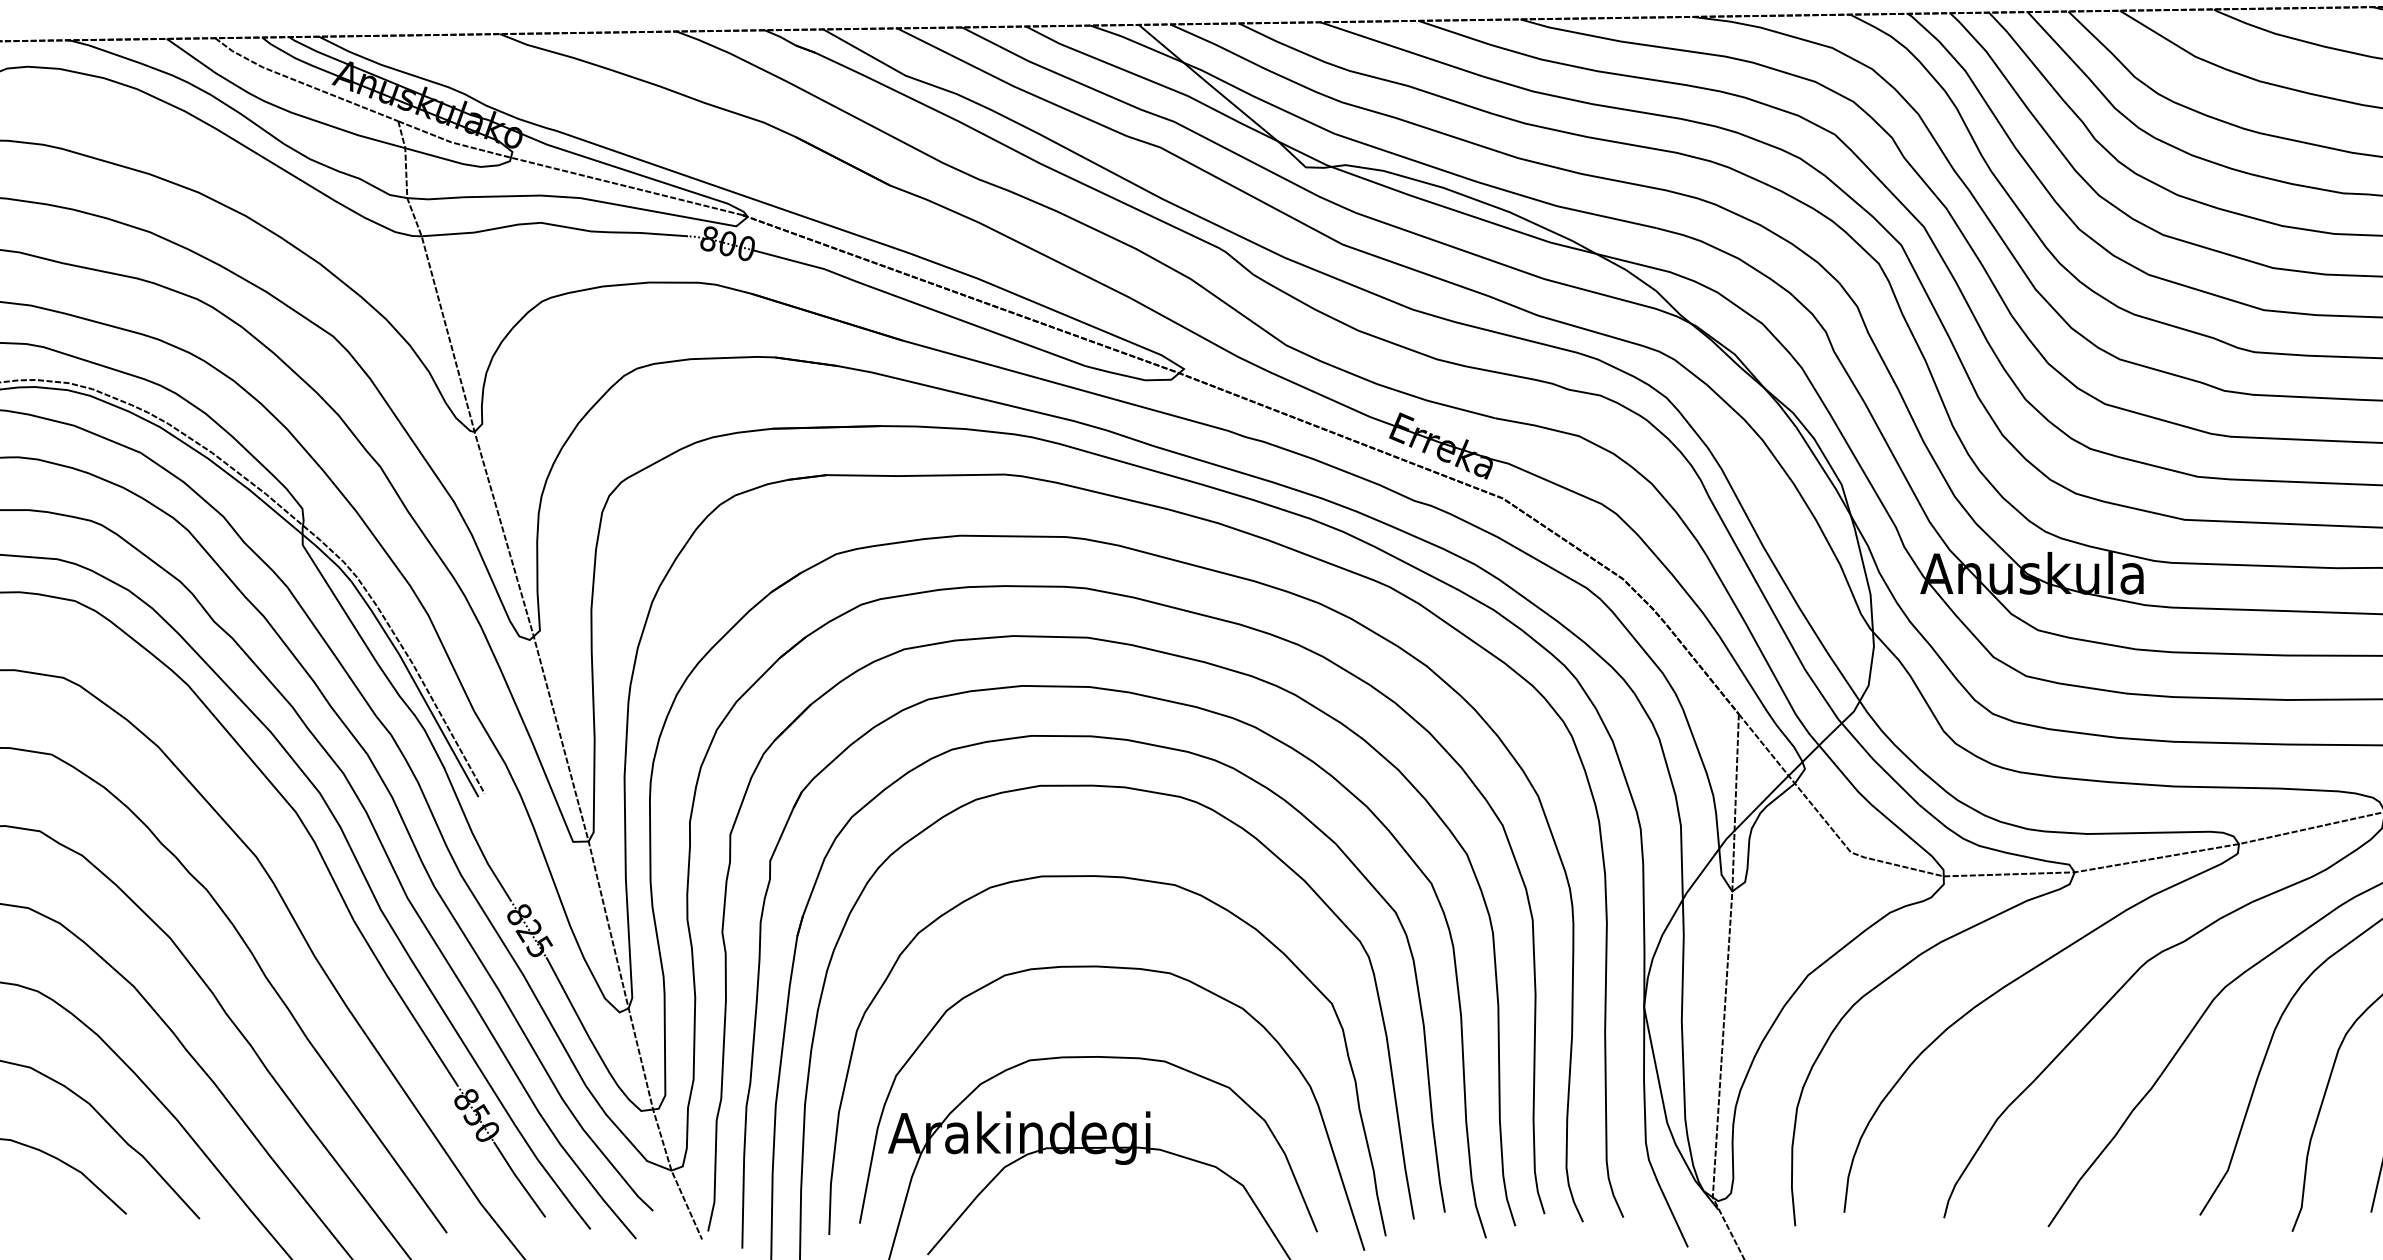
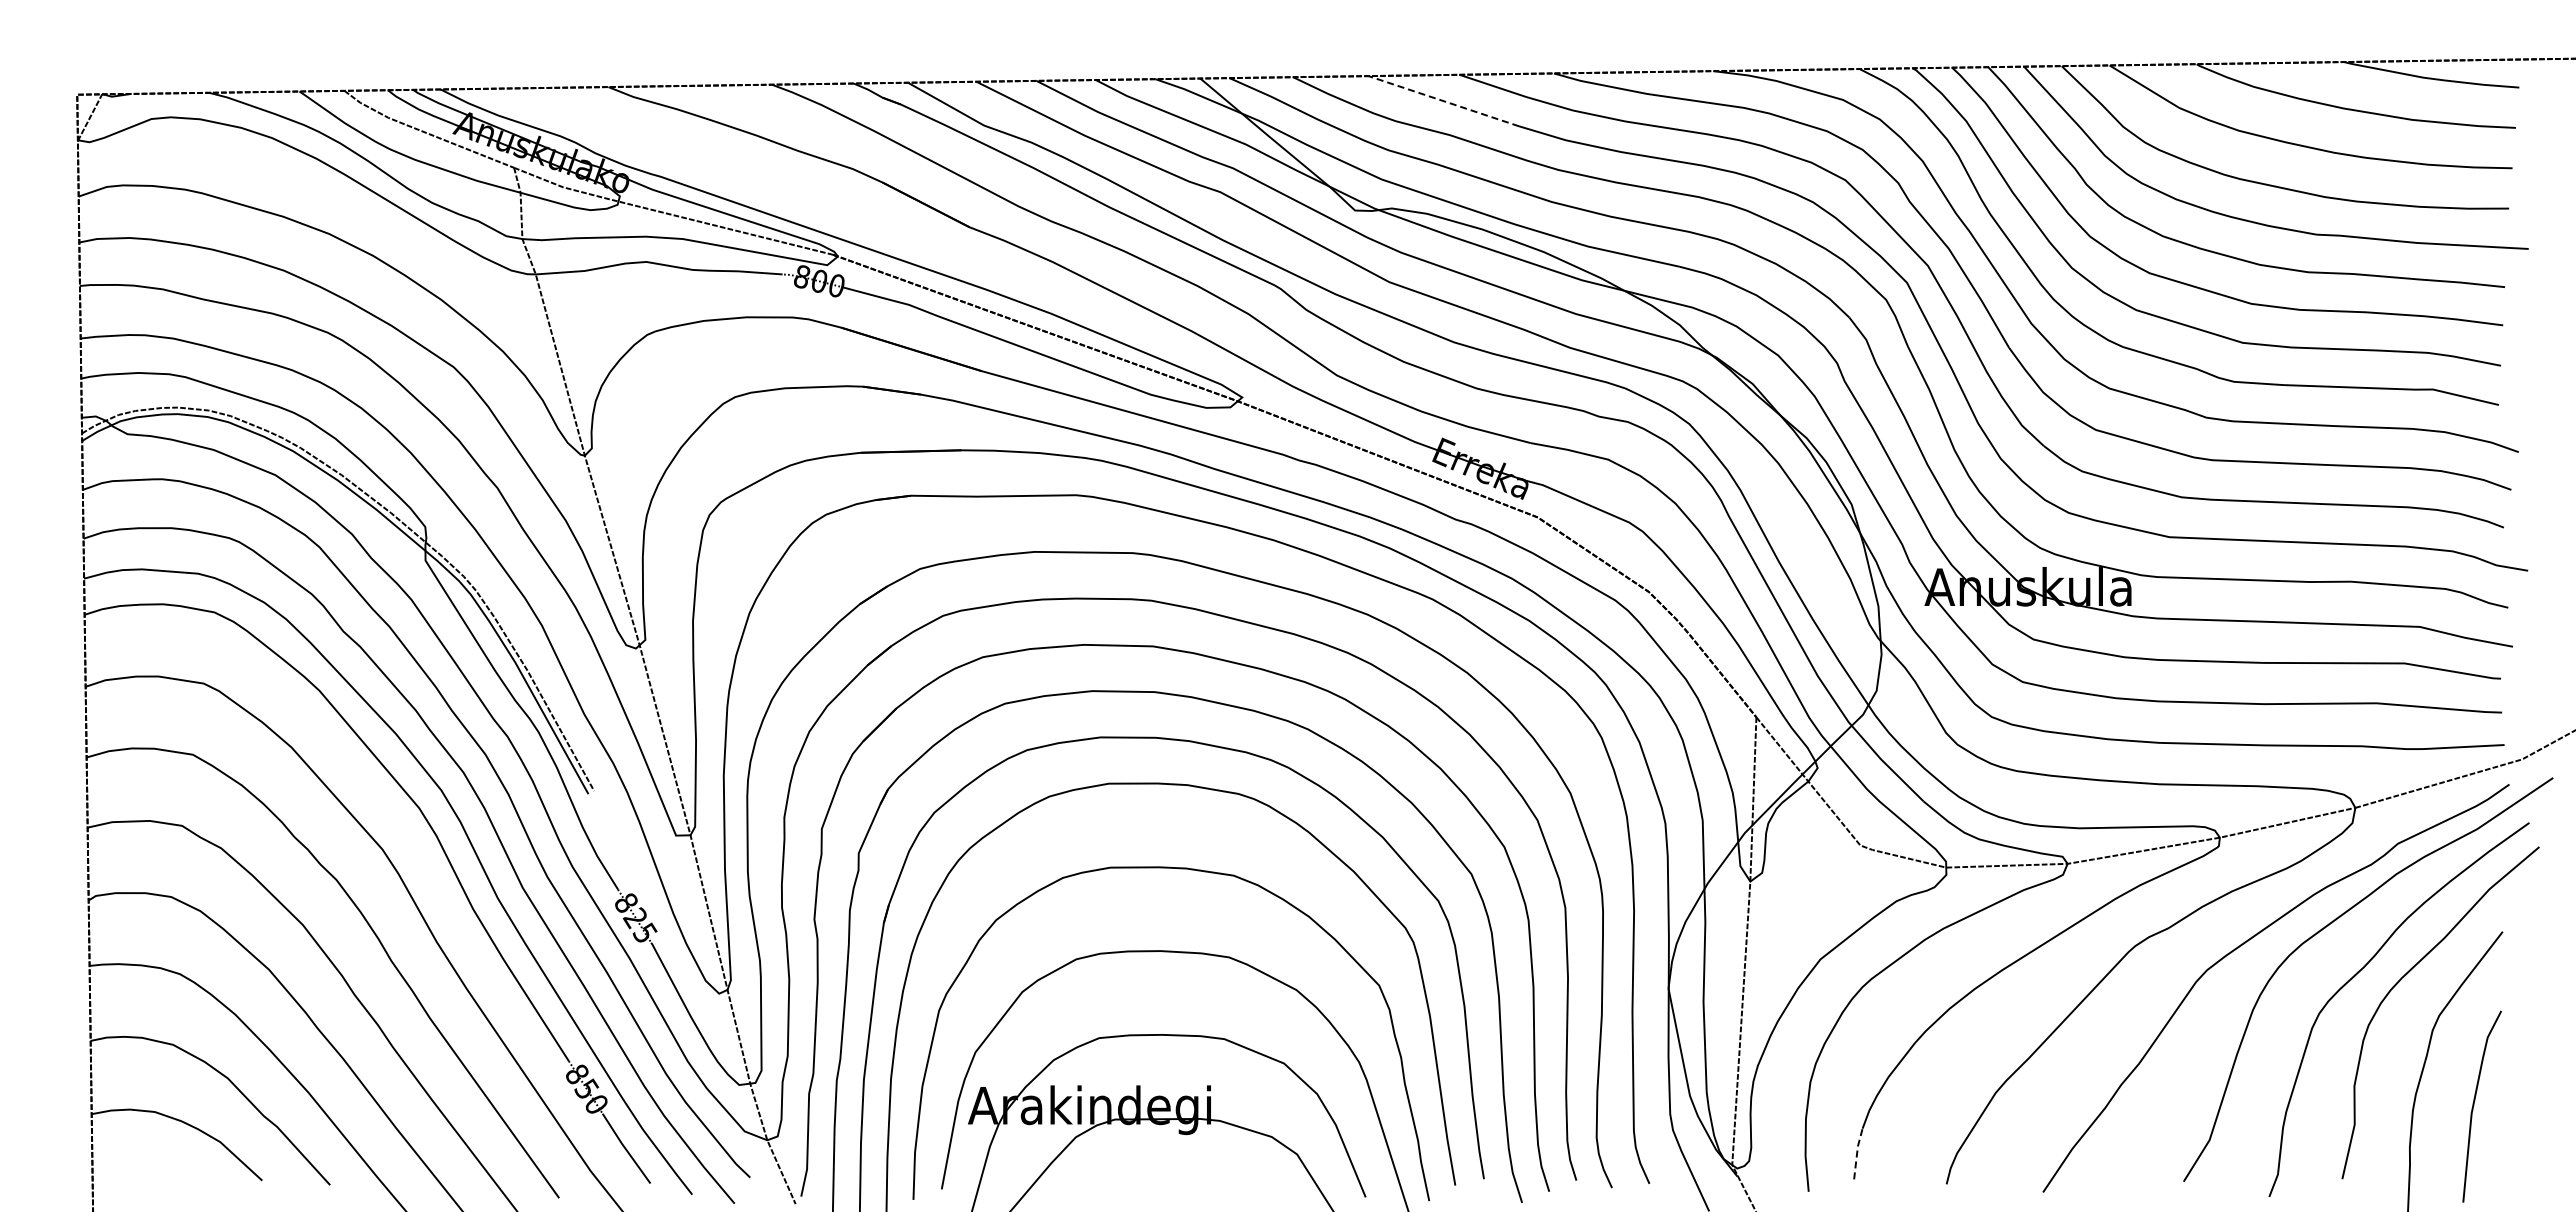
line: (1401, 49) -> (1443, 101), solid -> dashed
line: (1847, 1184) -> (1857, 1153), solid -> dashed

